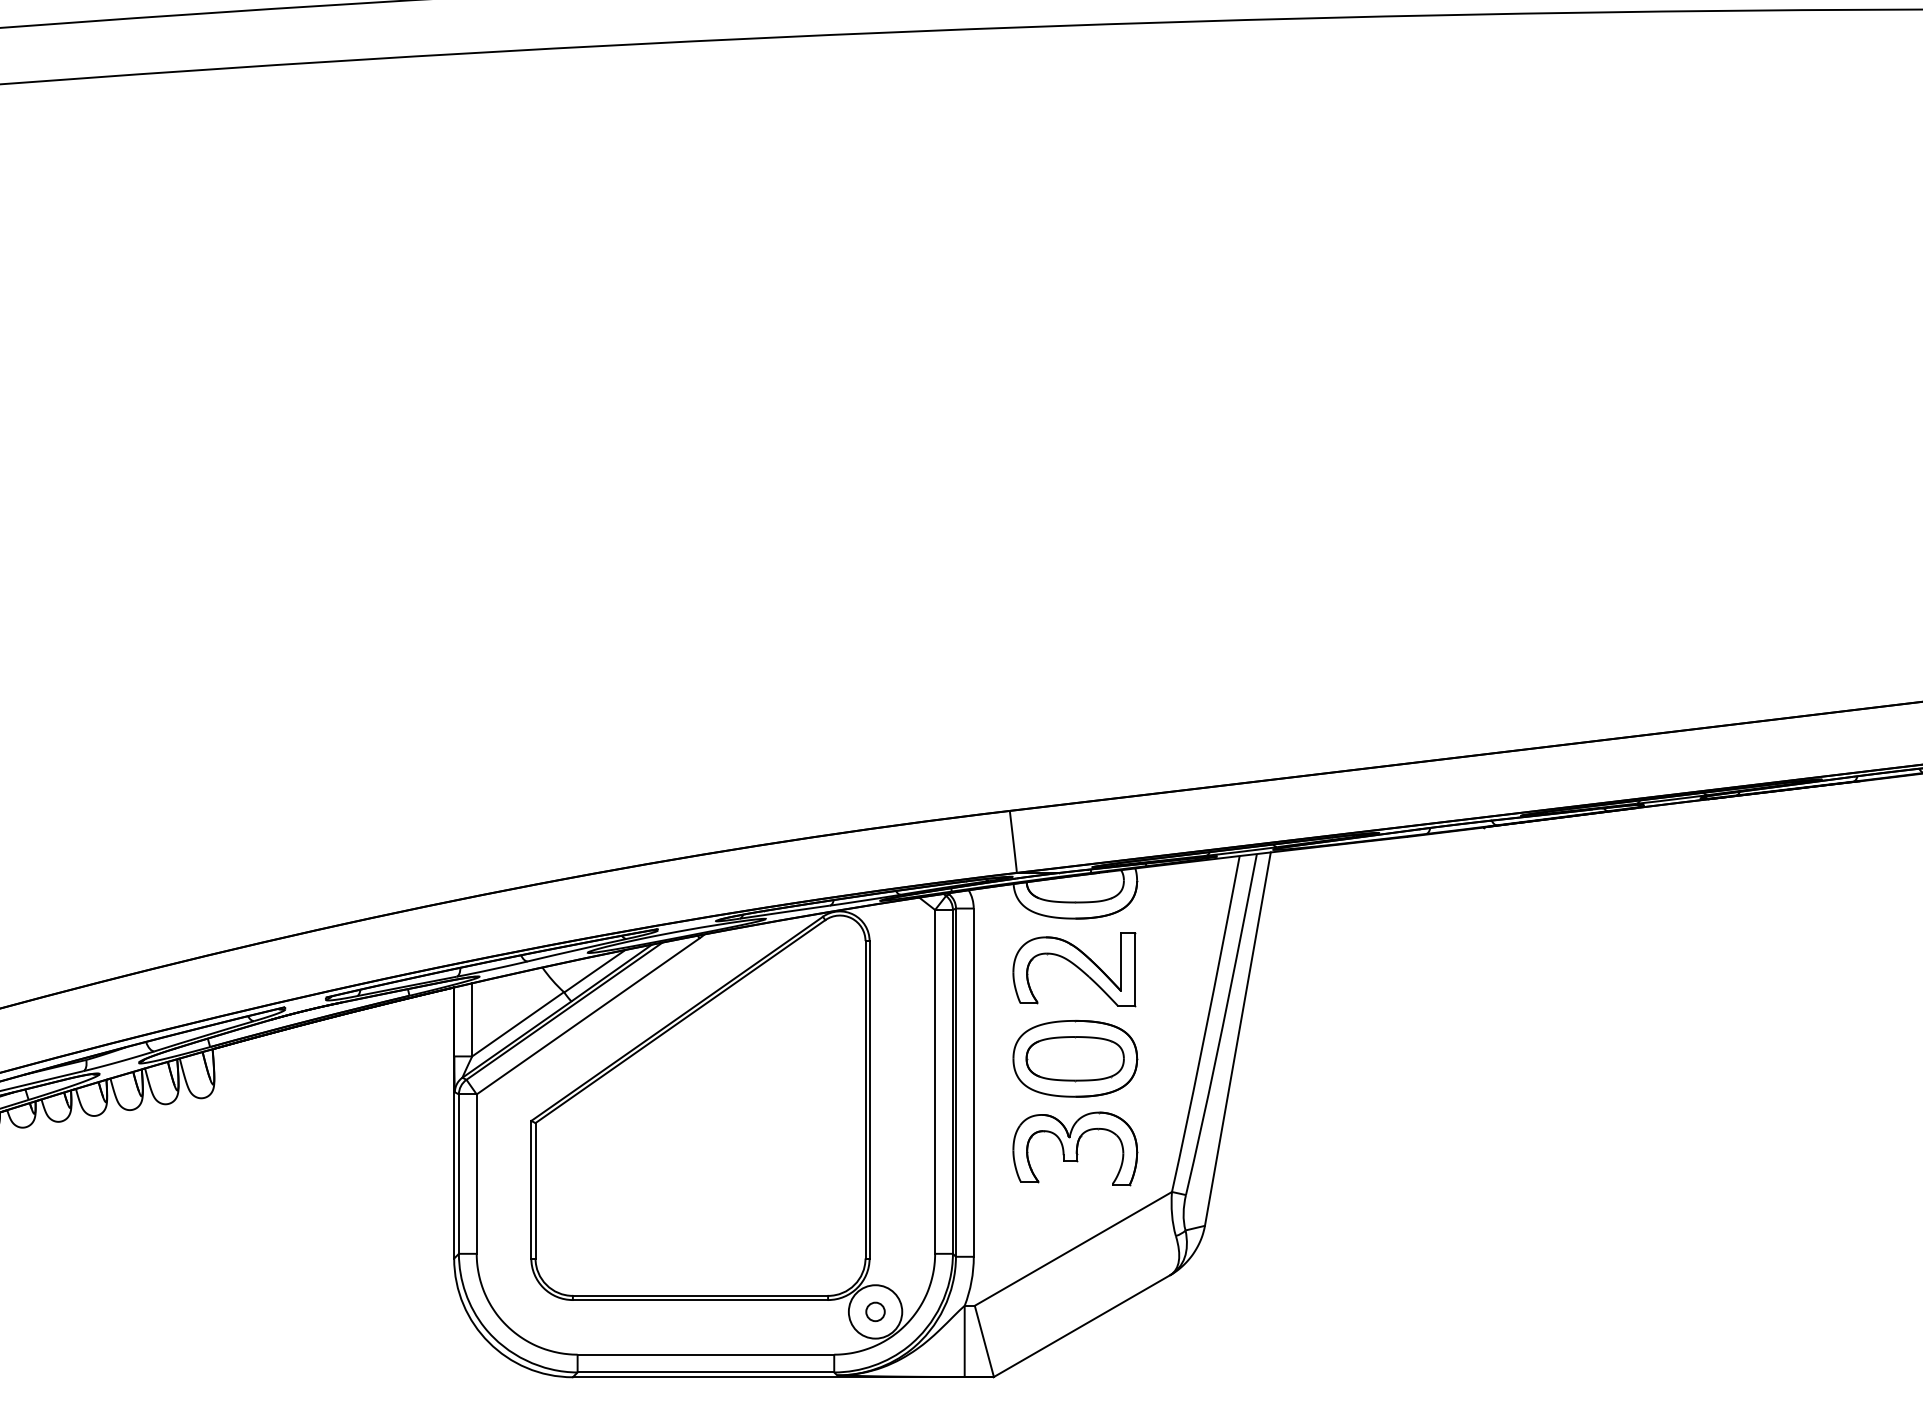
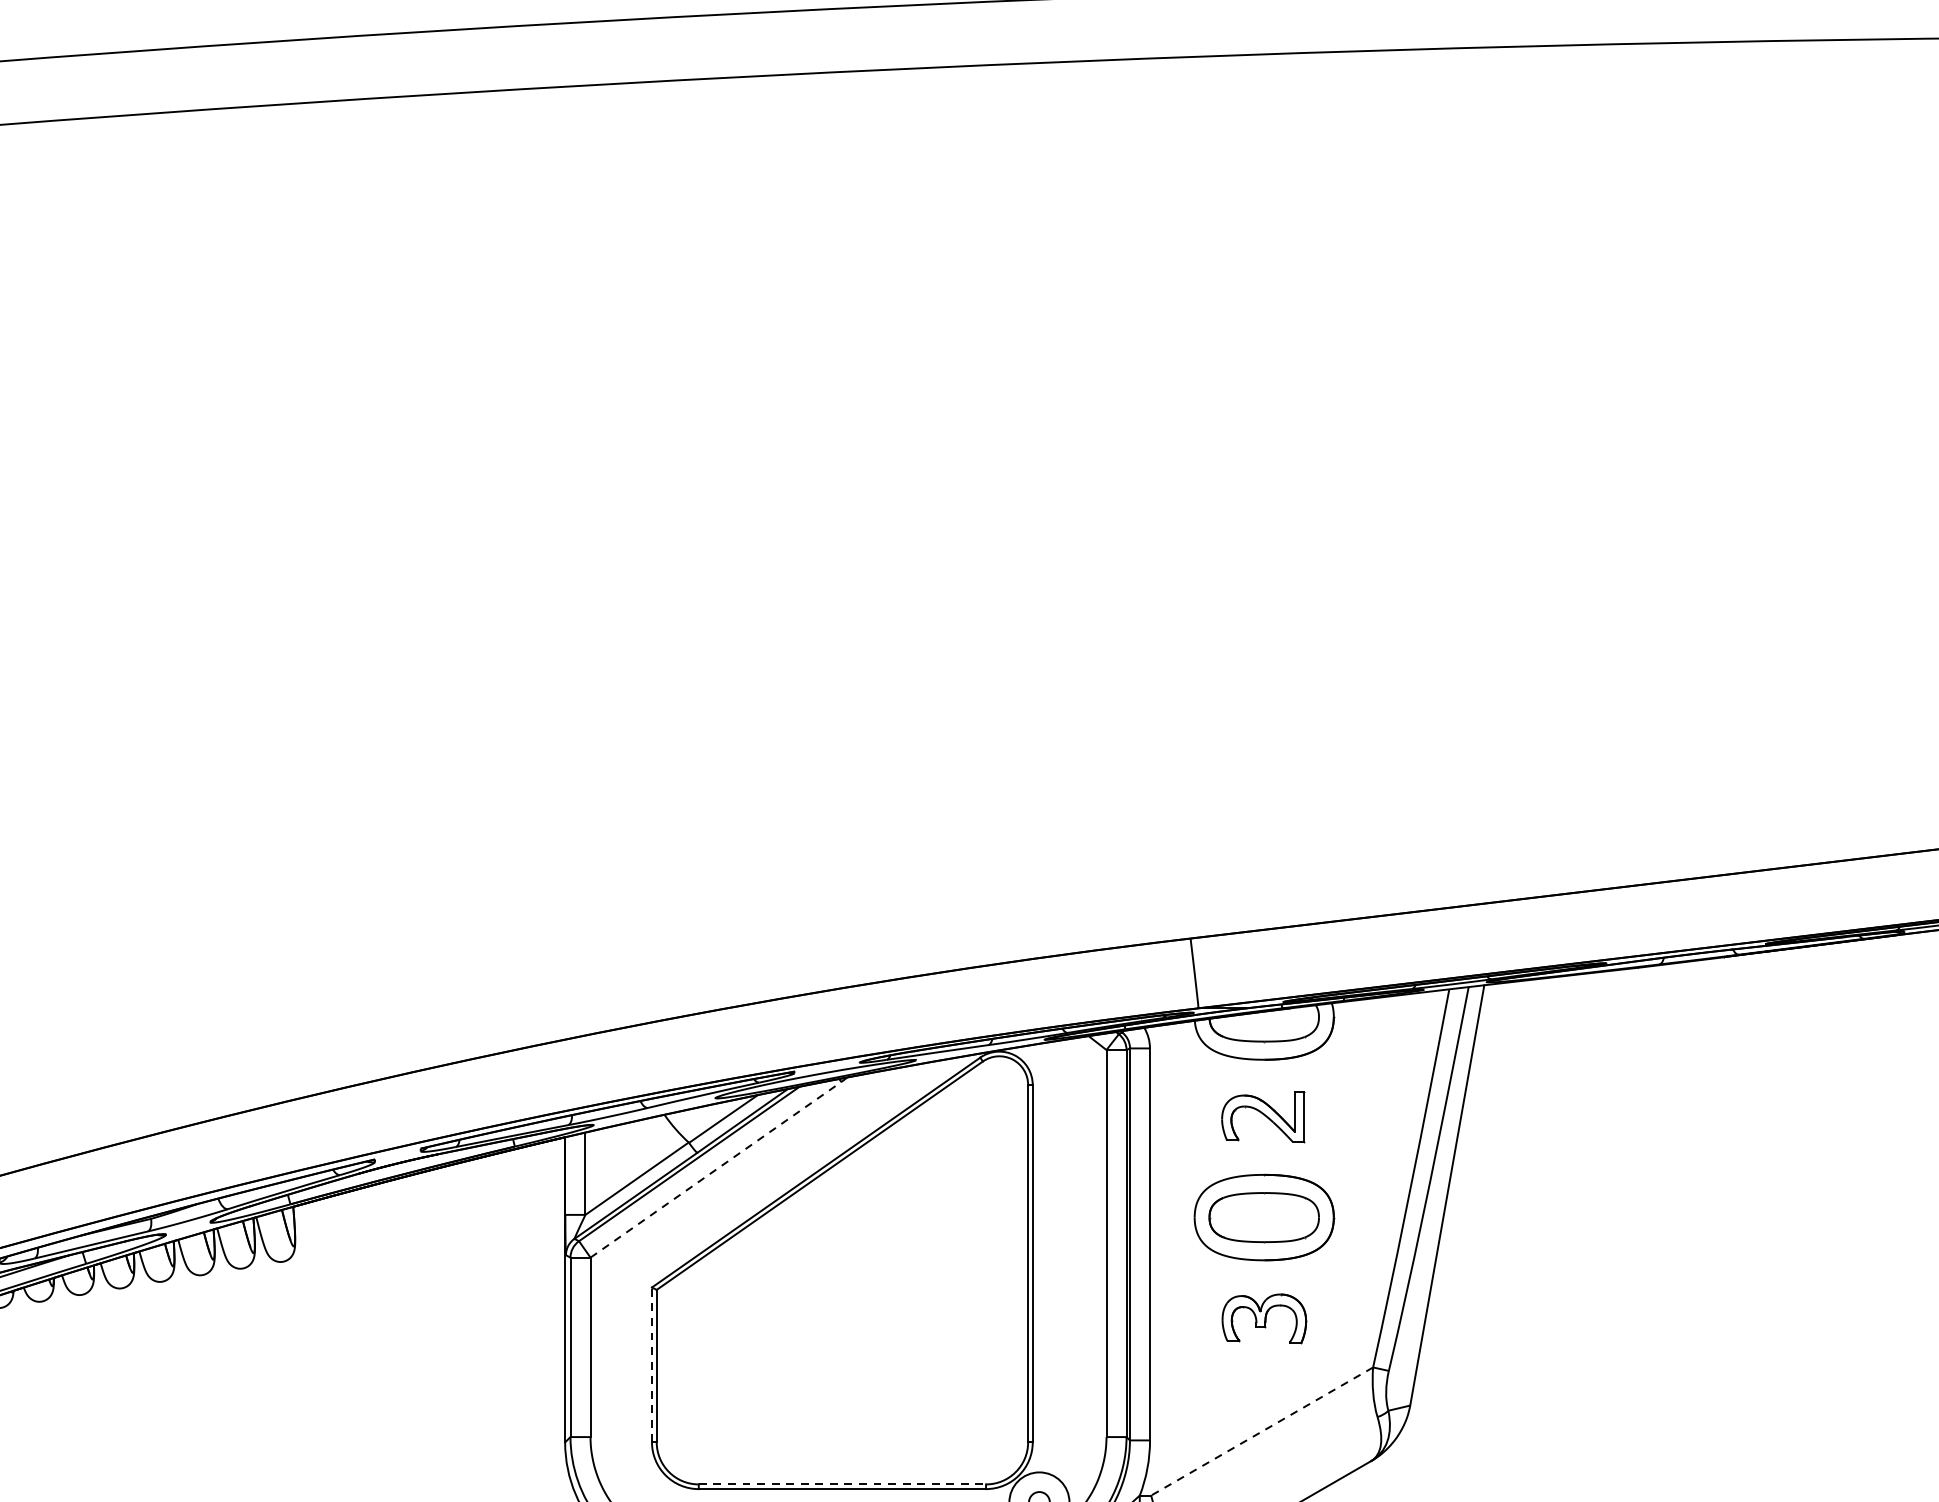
part: (1074, 969) -> (1263, 1117), size x0.6
line: (588, 1016) -> (716, 1169), solid -> dashed
part: (1075, 1148) -> (1264, 1318), size x0.6
line: (531, 1189) -> (652, 1364), solid -> dashed
line: (1073, 1248) -> (1262, 1431), solid -> dashed
line: (700, 1295) -> (842, 1483), solid -> dashed

